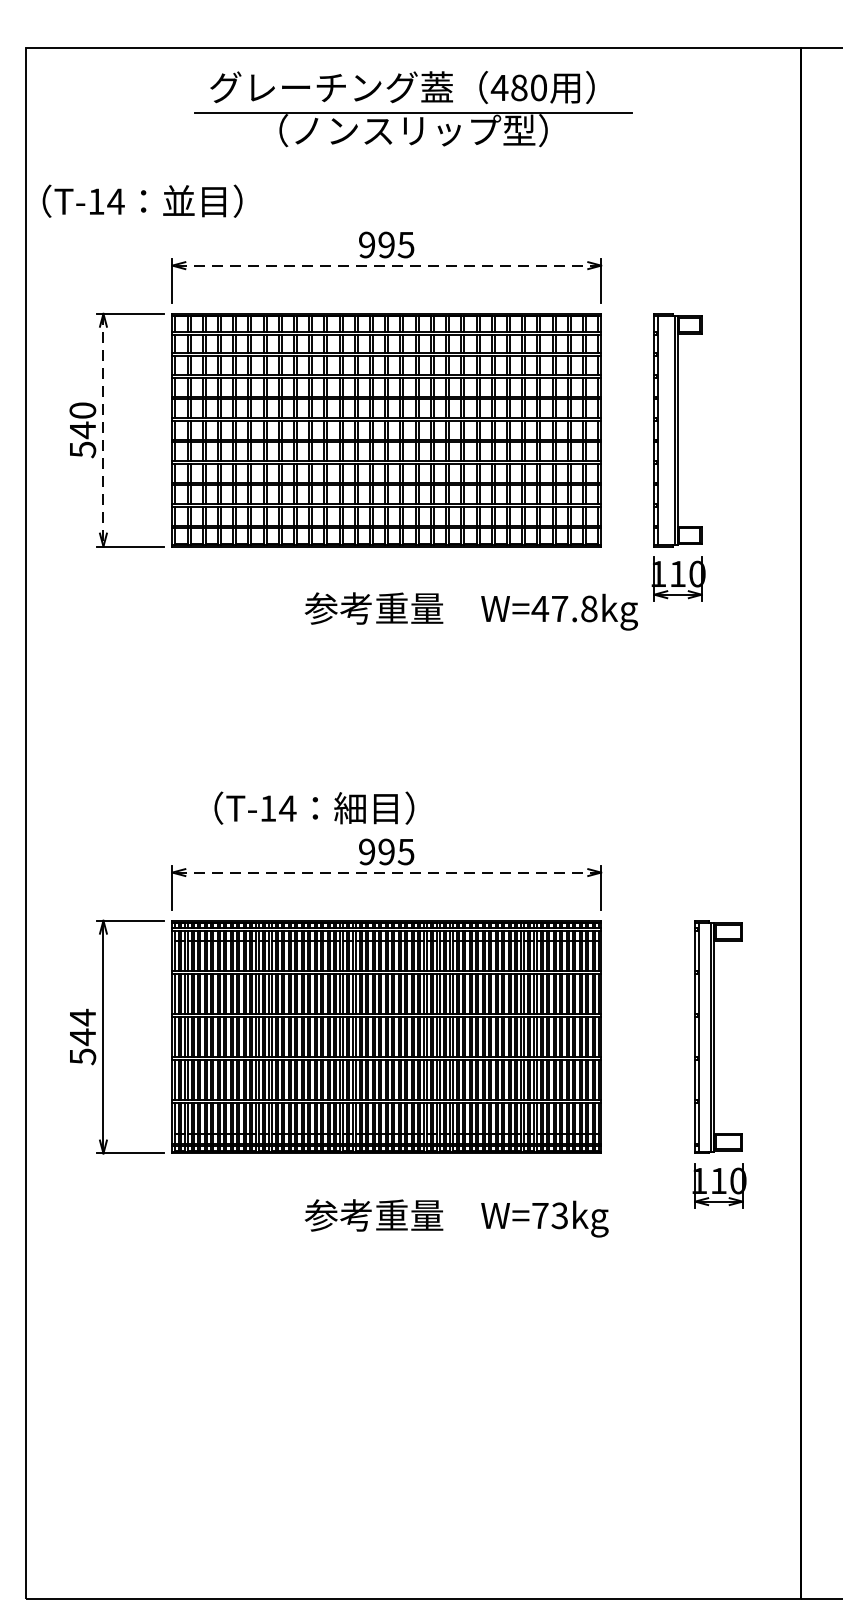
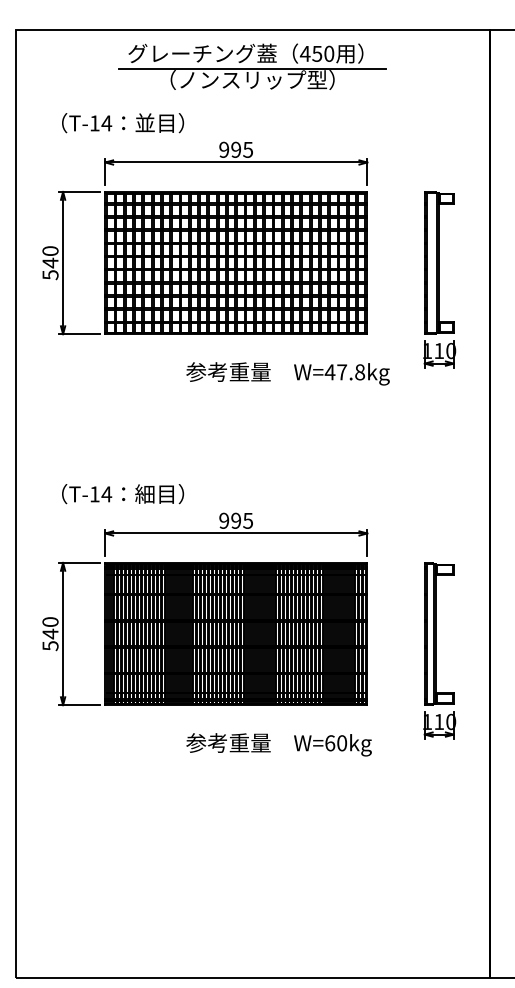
text: (519, 87) -> (317, 53), 480 -> 450
text: (143, 201) -> (123, 123), moved
line: (385, 265) -> (235, 162), dashed -> solid
line: (104, 430) -> (63, 263), dashed -> solid
part: (678, 457) -> (439, 279), moved
text: (315, 808) -> (123, 494), moved
line: (385, 872) -> (235, 533), dashed -> solid
text: (82, 1016) -> (50, 621), 544 -> 540
text: (550, 1216) -> (336, 743), W=73kg -> W=60kg

